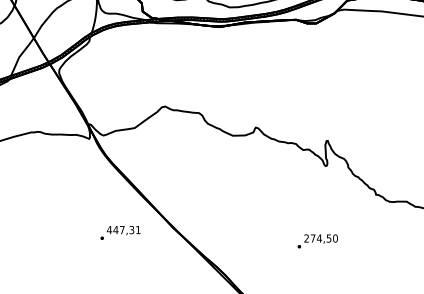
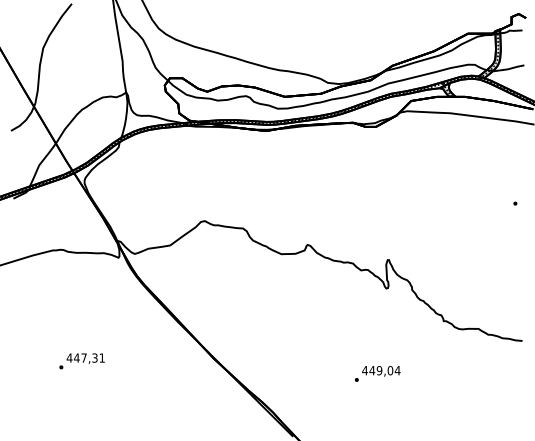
text: (120, 233) -> (81, 361), moved
text: (321, 238) -> (381, 370), 274,50 -> 449,04

